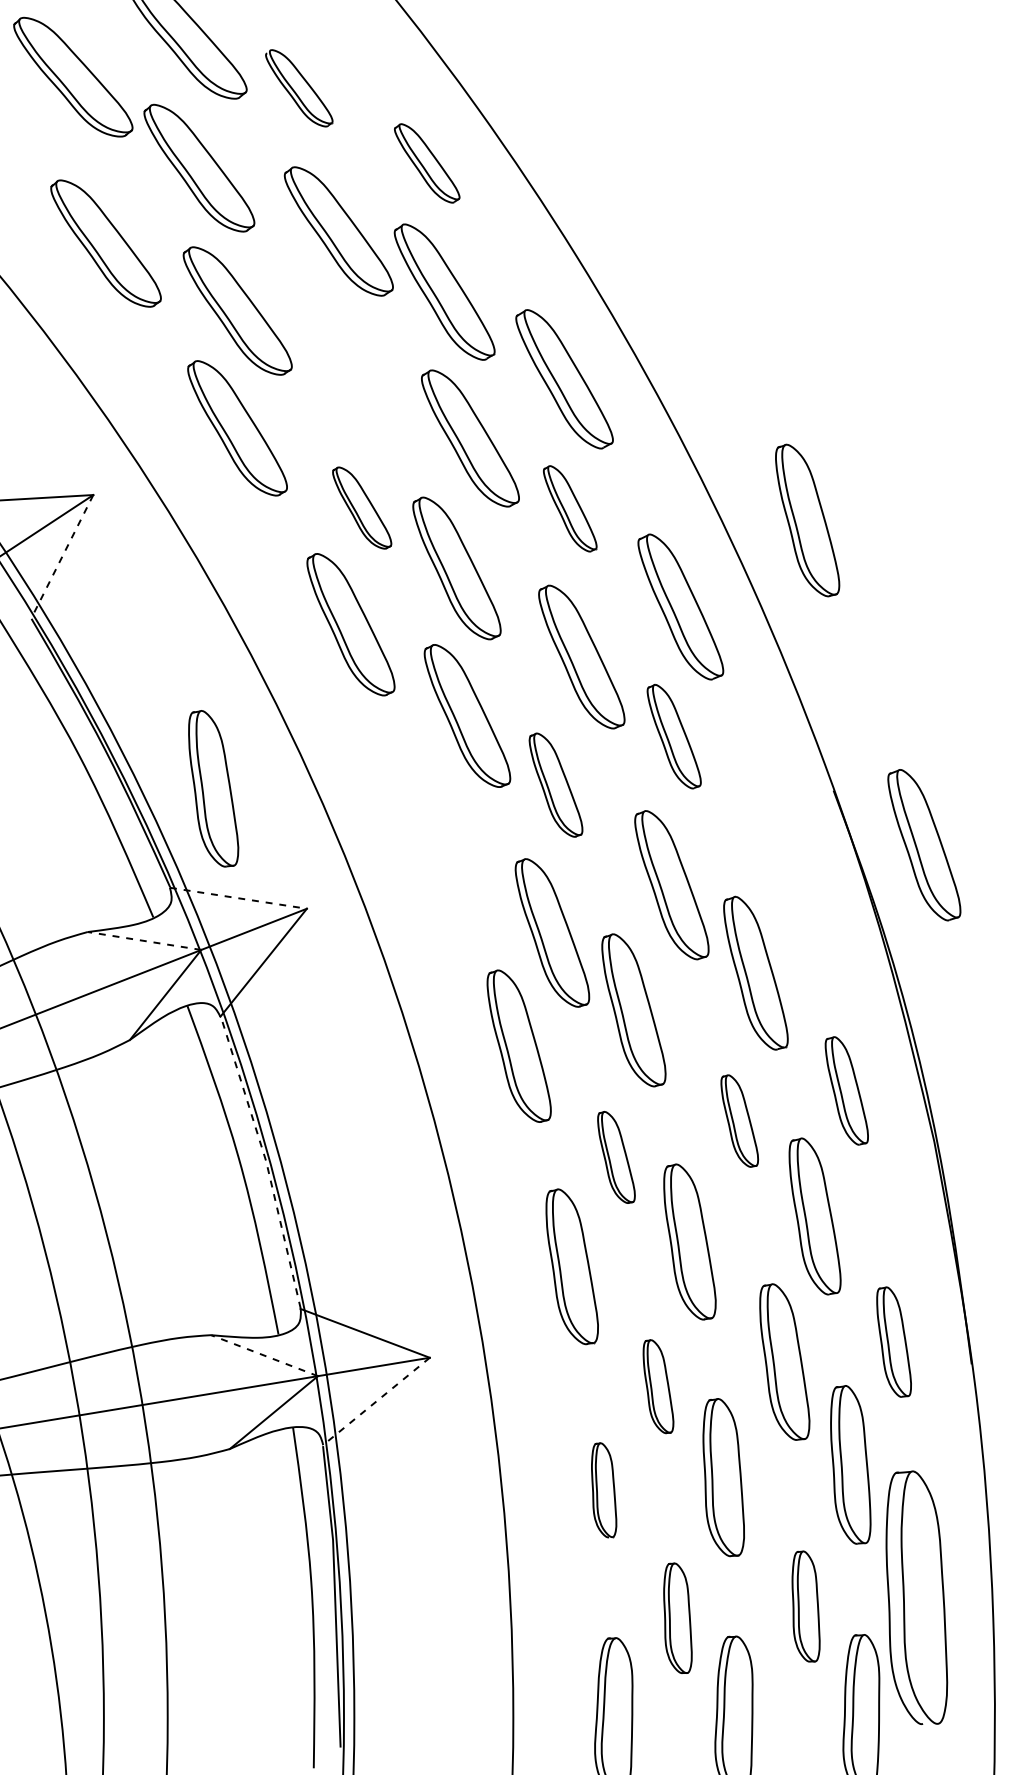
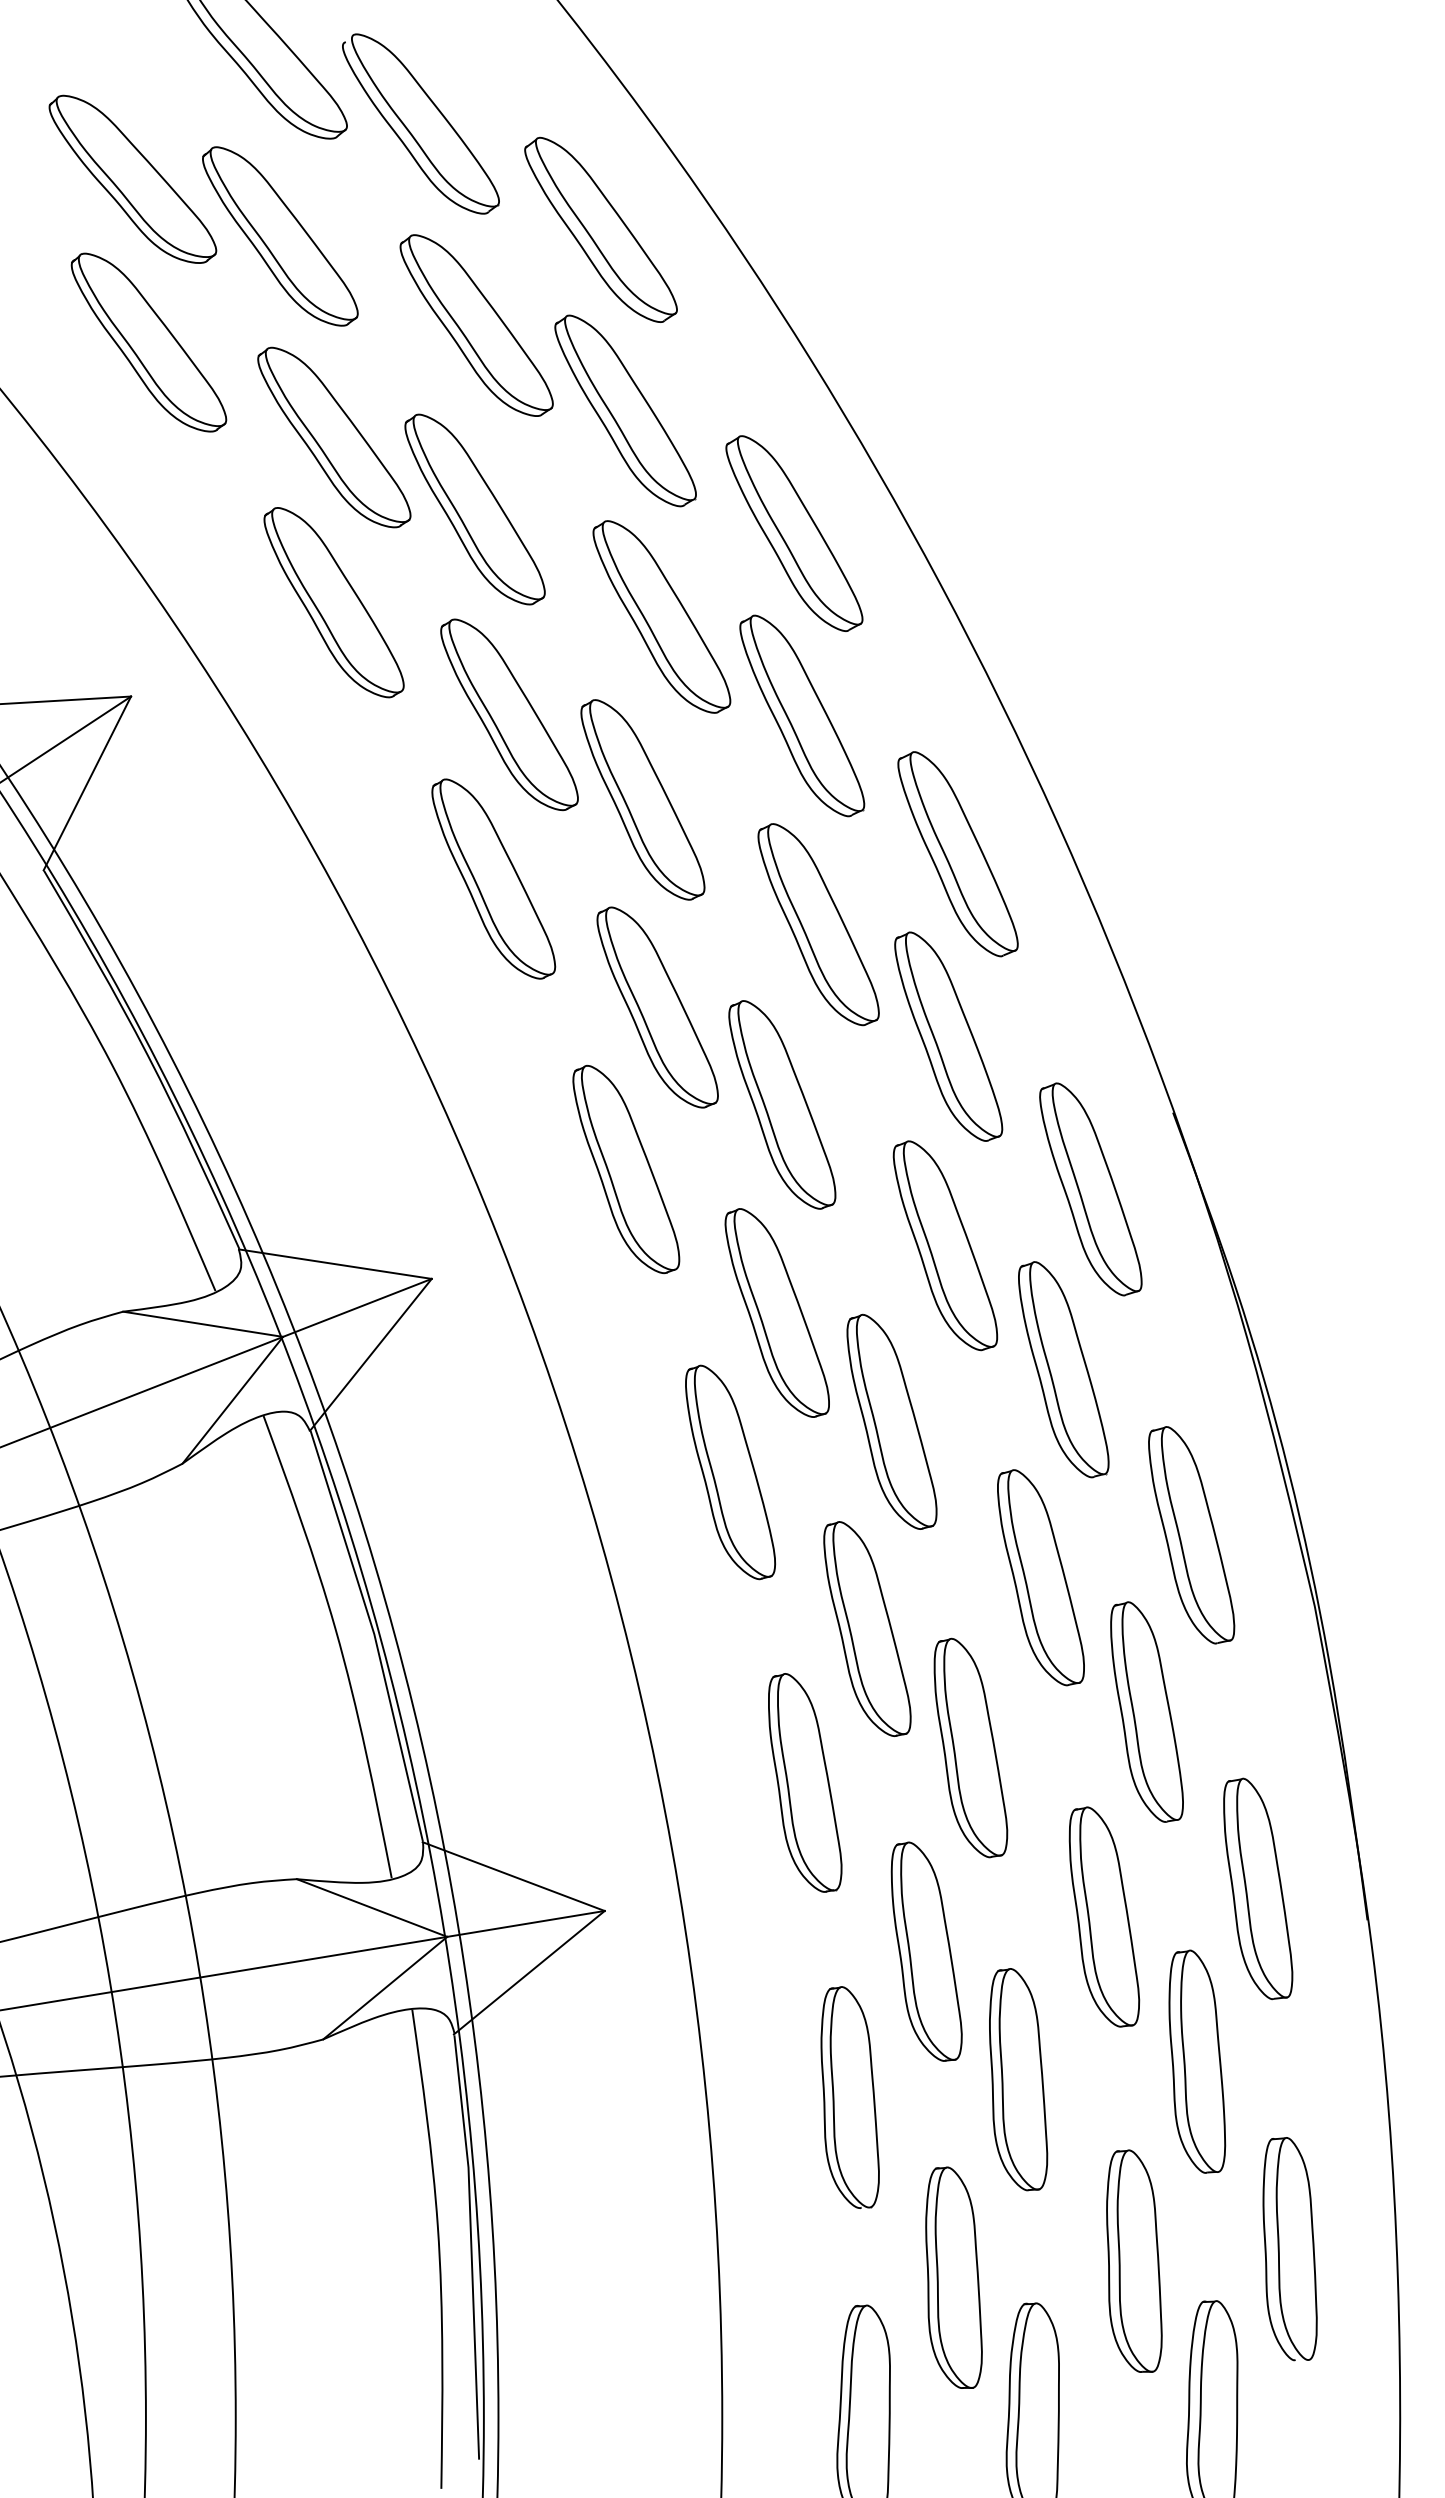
part: (73, 76) -> (132, 178), moved
part: (298, 87) -> (420, 123), size x1.67
part: (426, 163) -> (600, 229), size x1.67
part: (337, 362) -> (474, 509), added
part: (362, 507) -> (509, 714), size x1.67
part: (570, 508) -> (802, 715), size x1.67
part: (807, 520) -> (1136, 732), removed
line: (62, 556) -> (87, 783), dashed -> solid
part: (674, 736) -> (948, 1036), size x1.43
part: (556, 784) -> (782, 1104), size x1.43
part: (213, 788) -> (300, 1109), removed
part: (445, 831) -> (626, 1169), added
part: (924, 845) -> (1090, 1189), moved
line: (238, 898) -> (335, 1264), dashed -> solid
line: (144, 941) -> (203, 1324), dashed -> solid
part: (846, 1091) -> (1191, 1535), size x1.43
part: (739, 1120) -> (1040, 1577), size x1.67
part: (616, 1157) -> (867, 1628), size x1.67
line: (266, 1161) -> (374, 1634), dashed -> solid
part: (894, 1341) -> (1258, 1888), size x1.43
line: (264, 1356) -> (372, 1908), dashed -> solid
part: (658, 1386) -> (926, 1951), size x1.67
line: (375, 1402) -> (528, 1973), dashed -> solid
part: (603, 1490) -> (849, 2097), size x1.67
part: (916, 1598) -> (1289, 2249), size x0.62
part: (806, 1606) -> (1134, 2260), size x1.43
part: (677, 1618) -> (953, 2277), size x1.43

